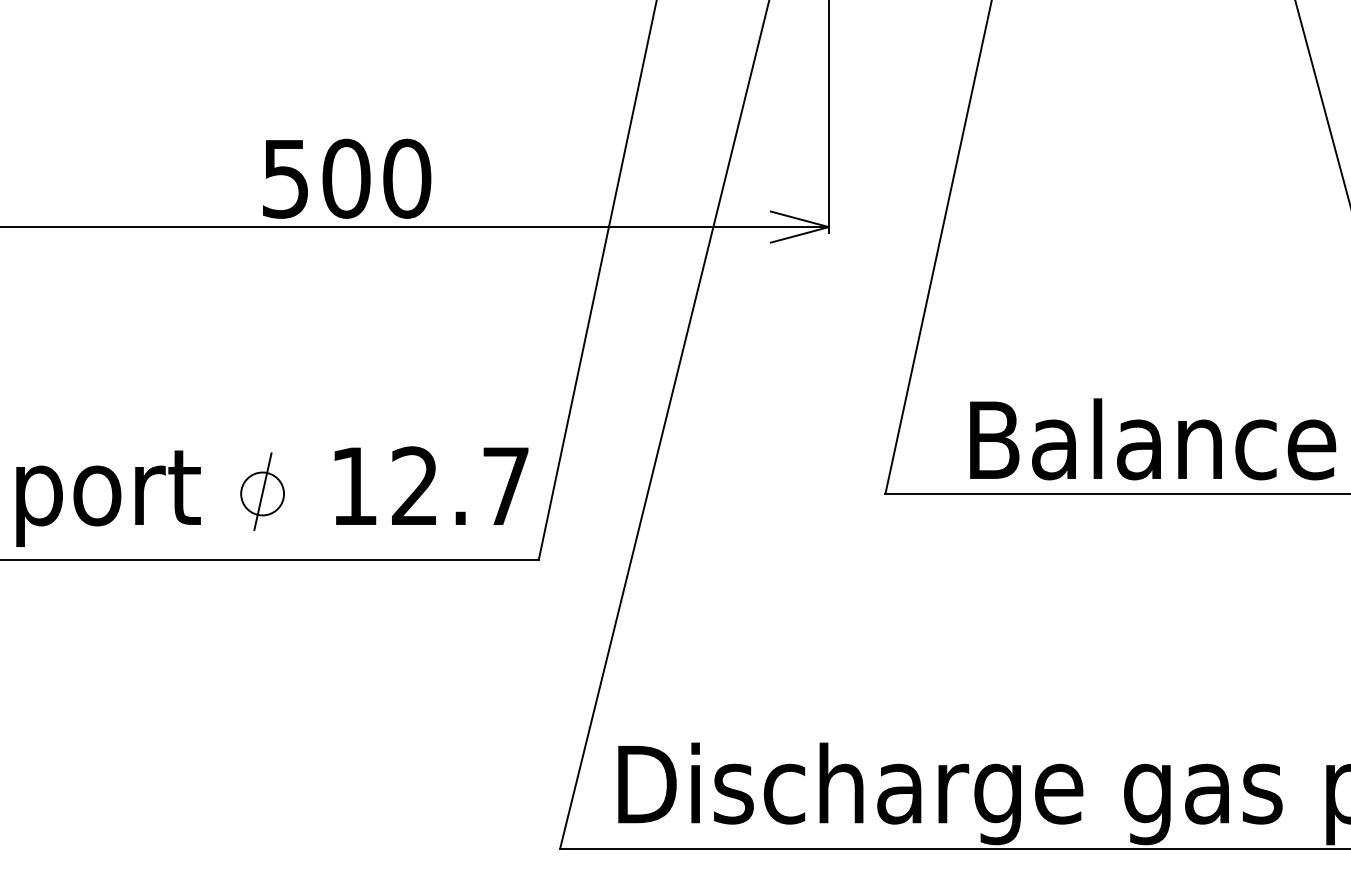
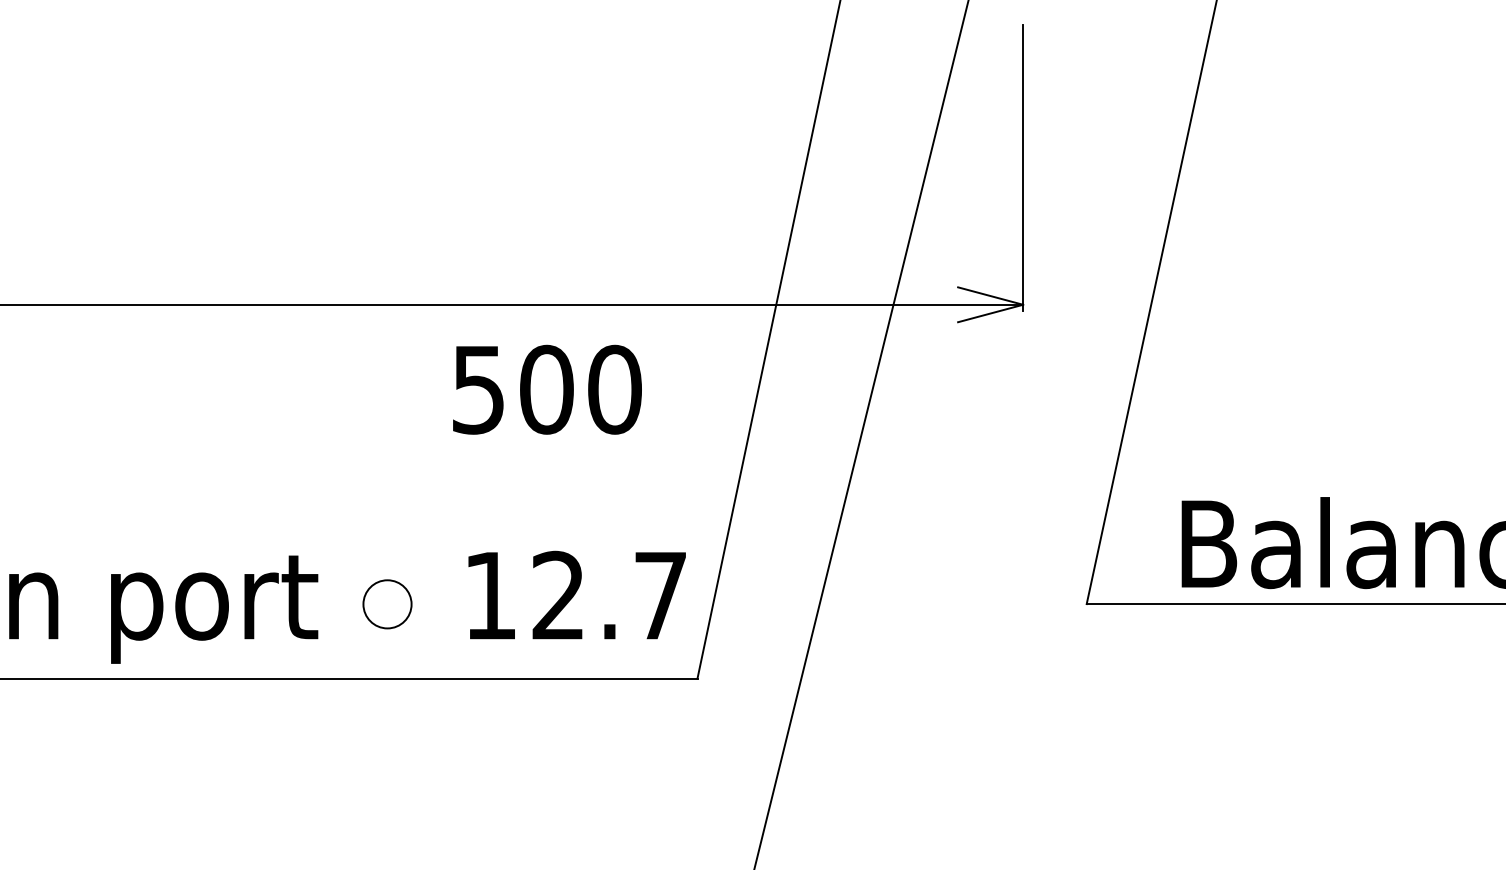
text: (347, 178) -> (547, 389), moved
line: (262, 491) -> (387, 601), removed

